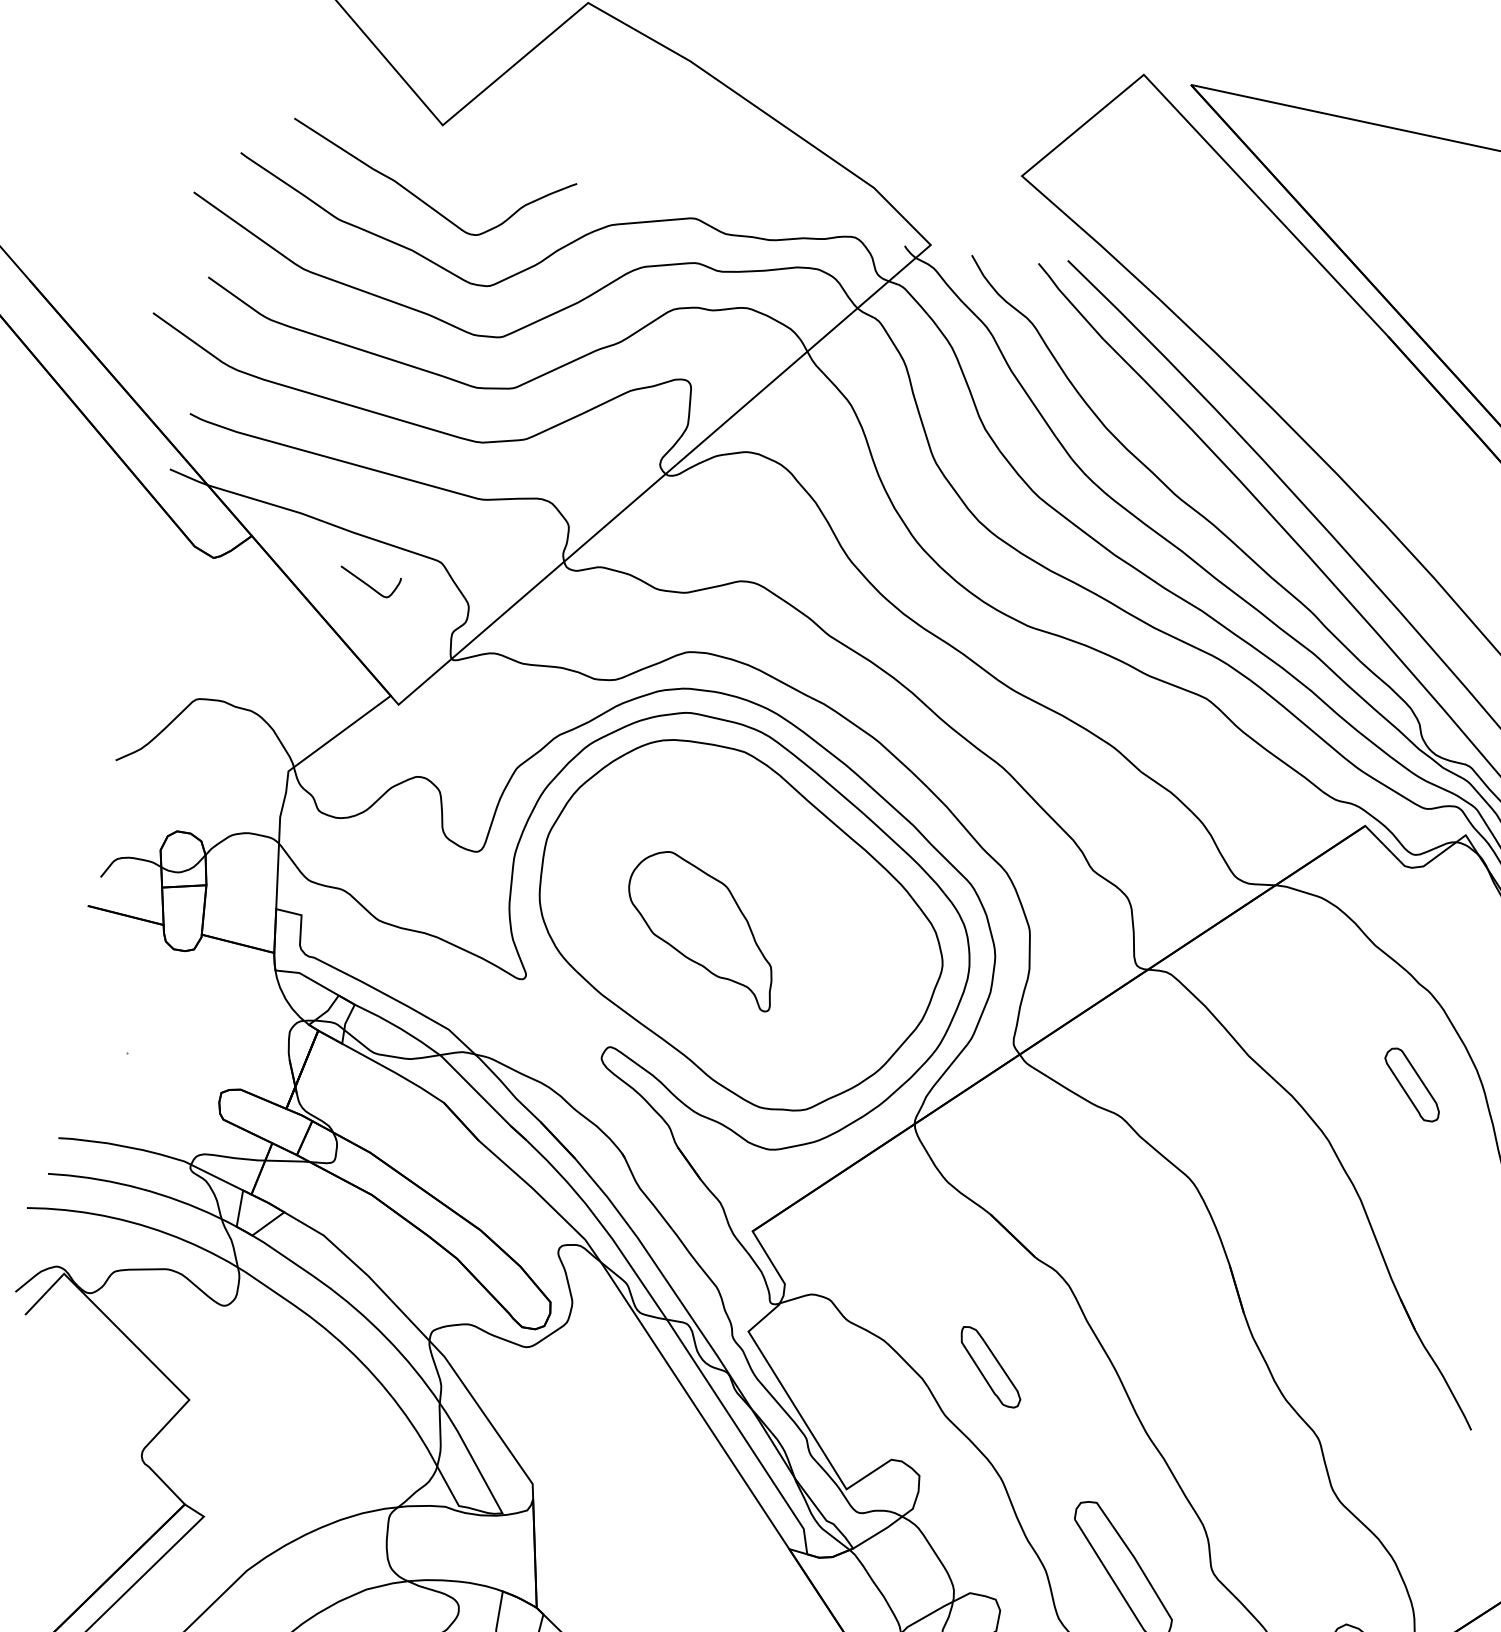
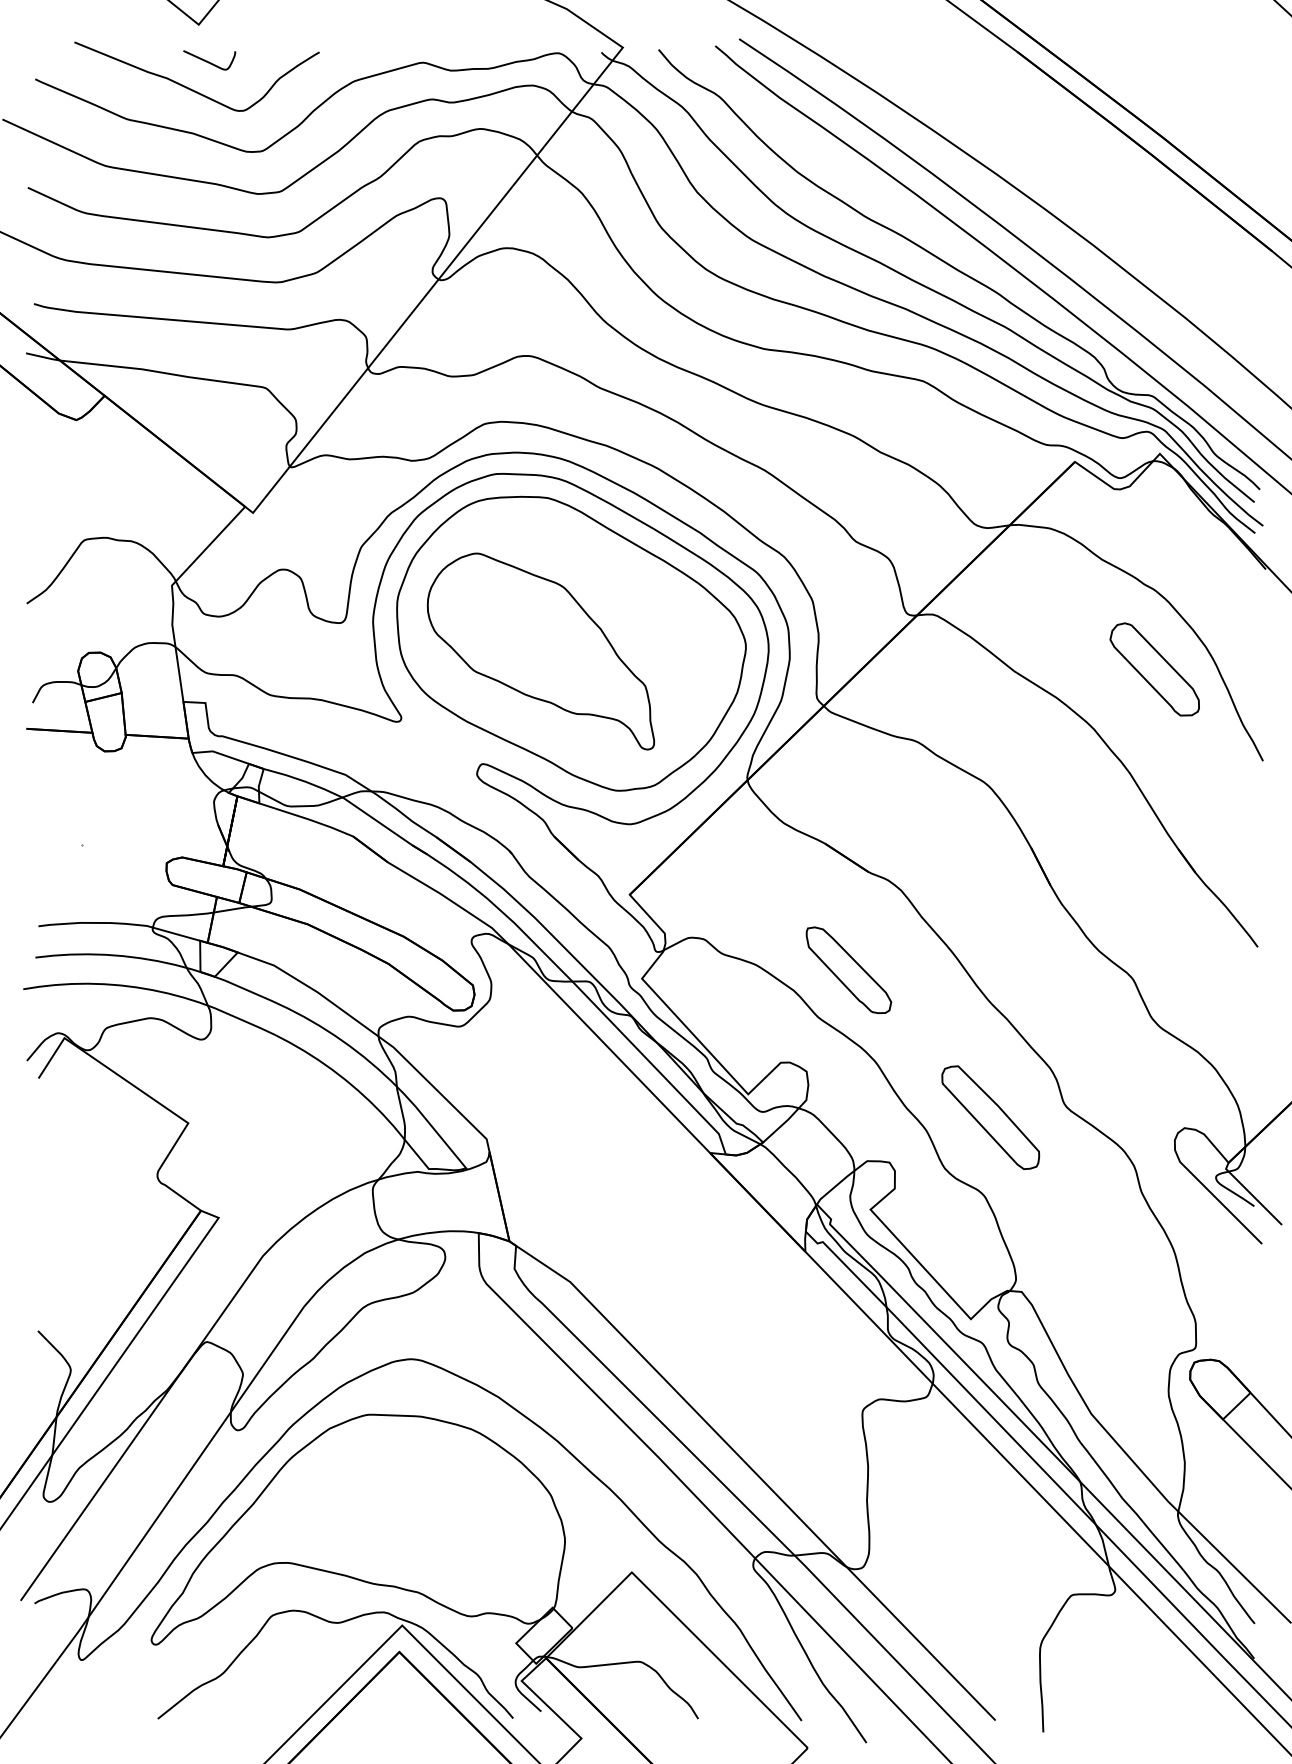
curve: (368, 584) -> (209, 61), moved
part: (702, 928) -> (540, 651), size x1.67
part: (1412, 1084) -> (1154, 669), size x1.67
part: (990, 1367) -> (848, 970), size x1.43

